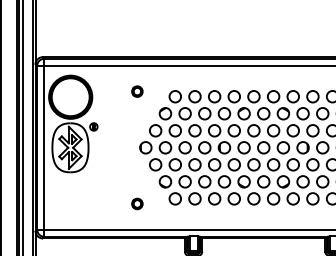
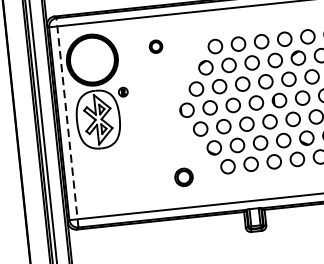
part: (137, 91) -> (156, 46), moved
line: (44, 147) -> (67, 122), solid -> dashed
part: (137, 203) -> (184, 176), size x1.4

